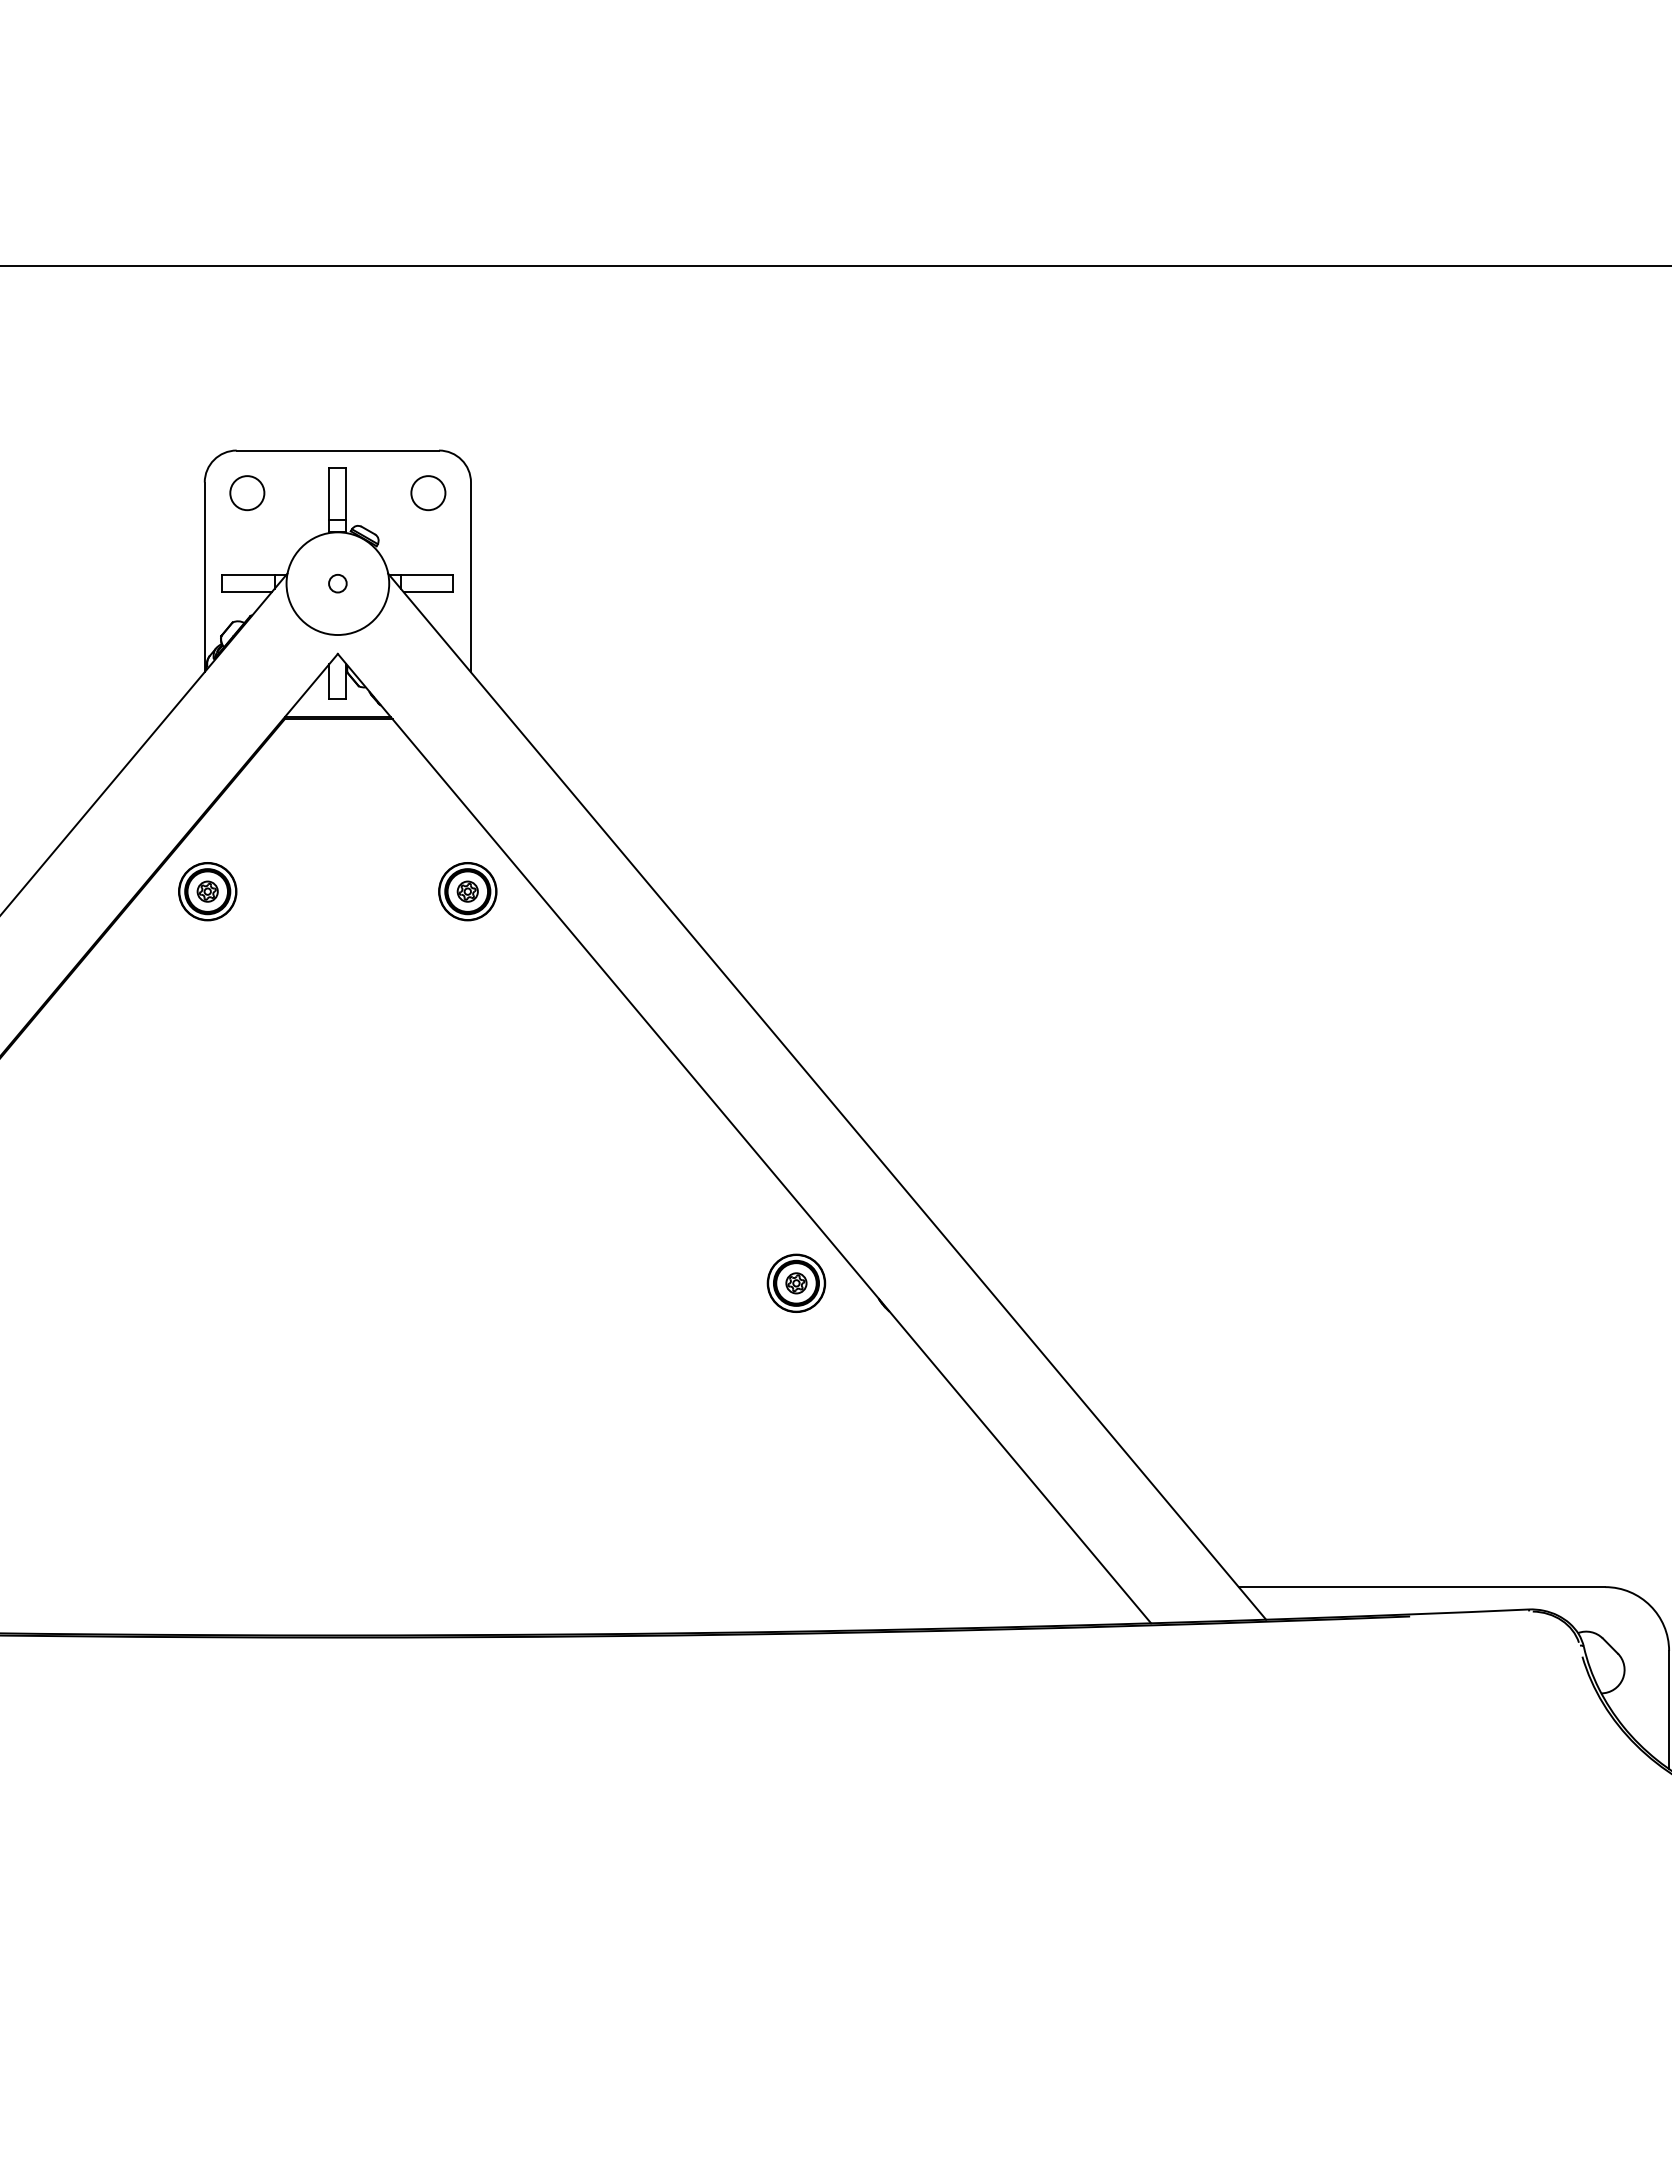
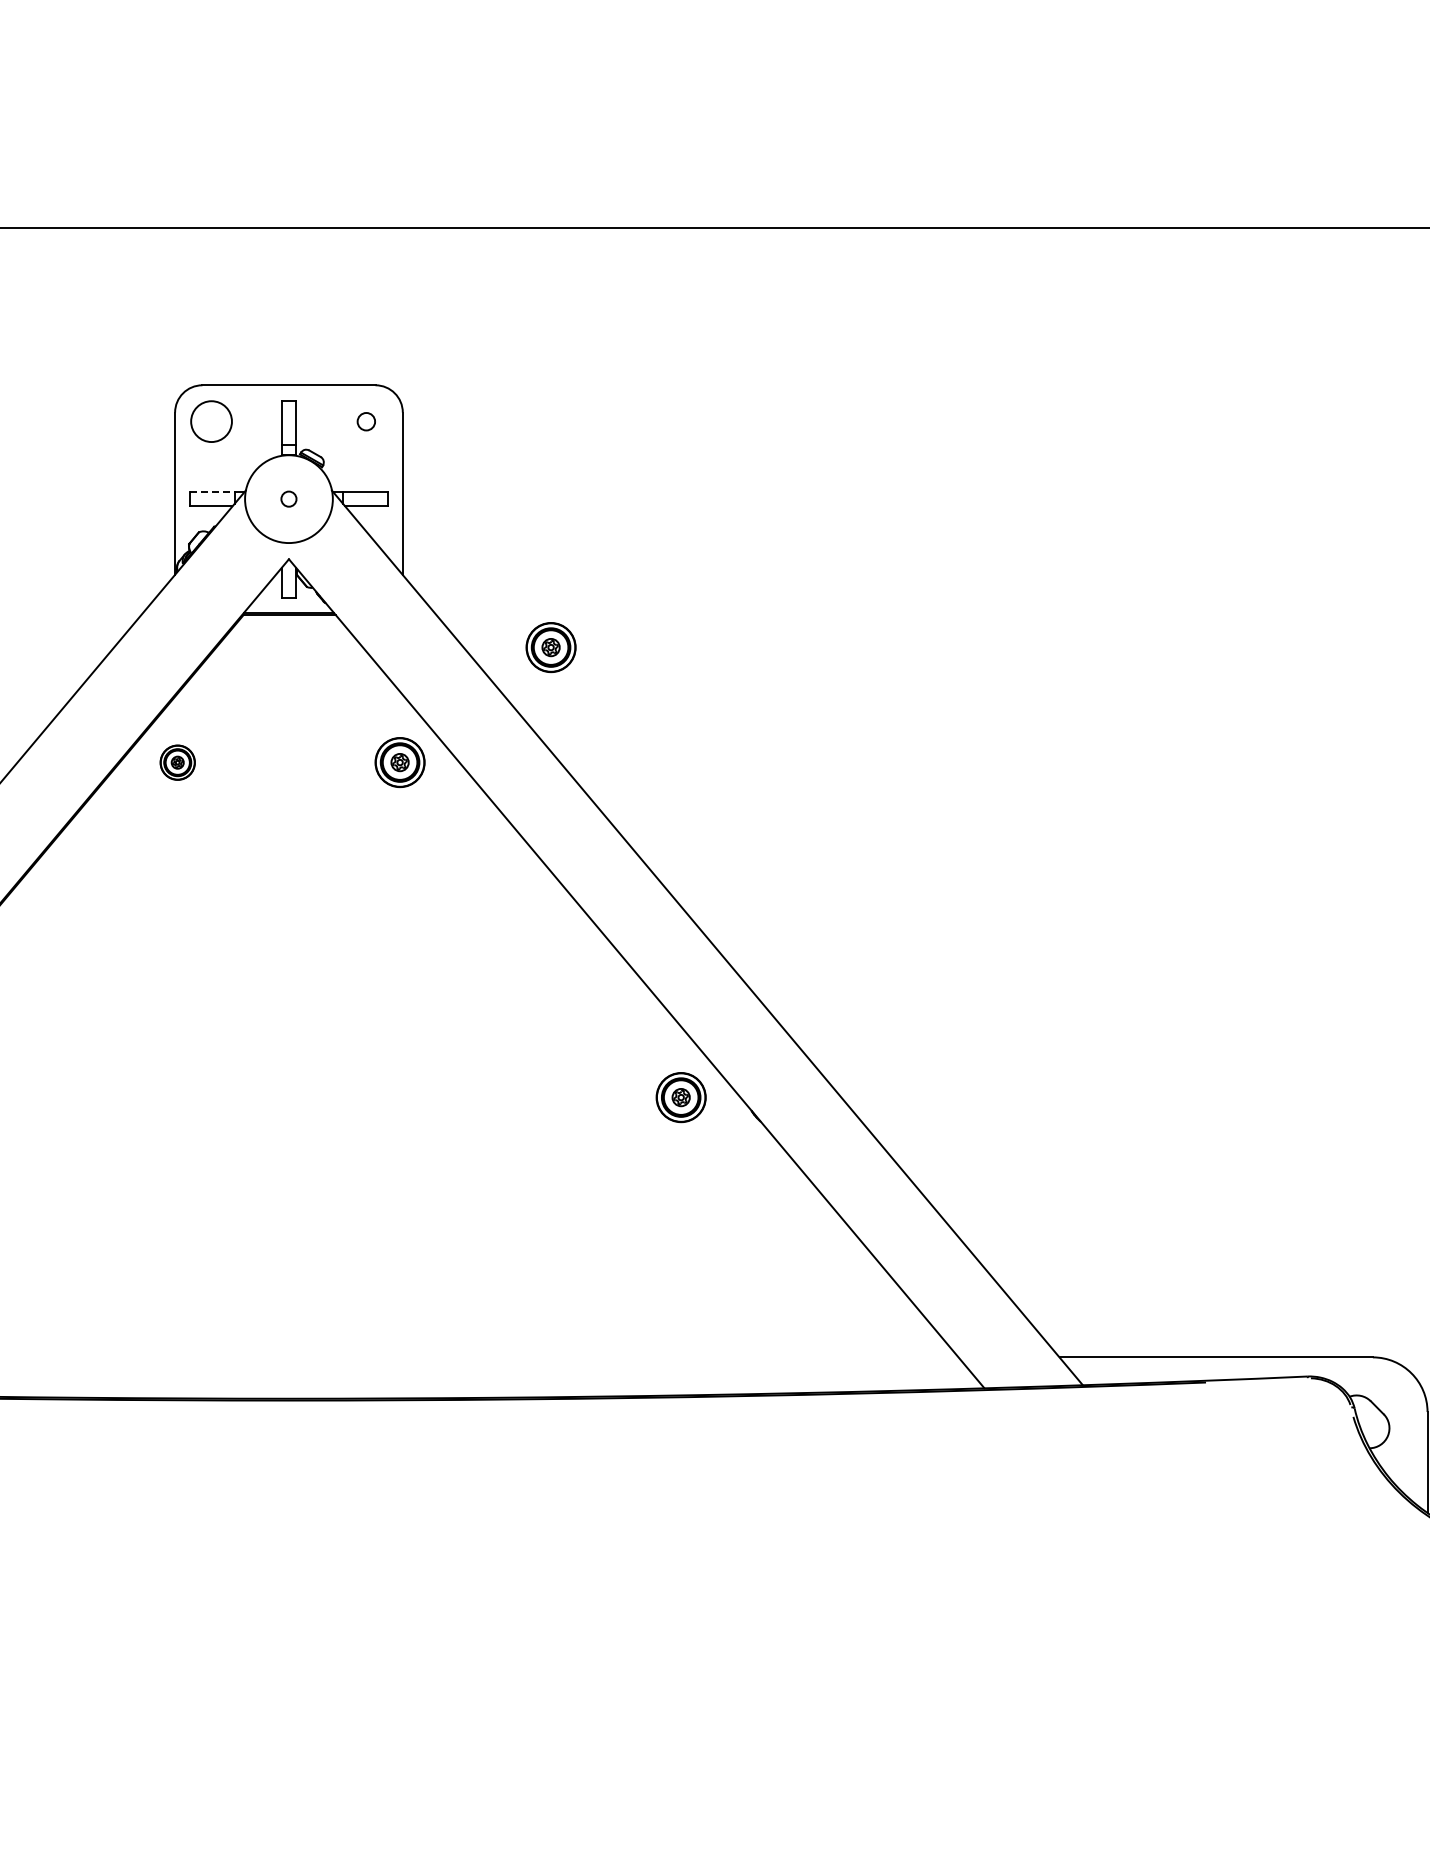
circle: (247, 492) -> (211, 421), size x1.4
circle: (427, 492) -> (365, 421), size x0.6
line: (249, 574) -> (213, 491), solid -> dashed
part: (643, 757) -> (550, 647), added
part: (207, 891) -> (177, 762), size x0.7

